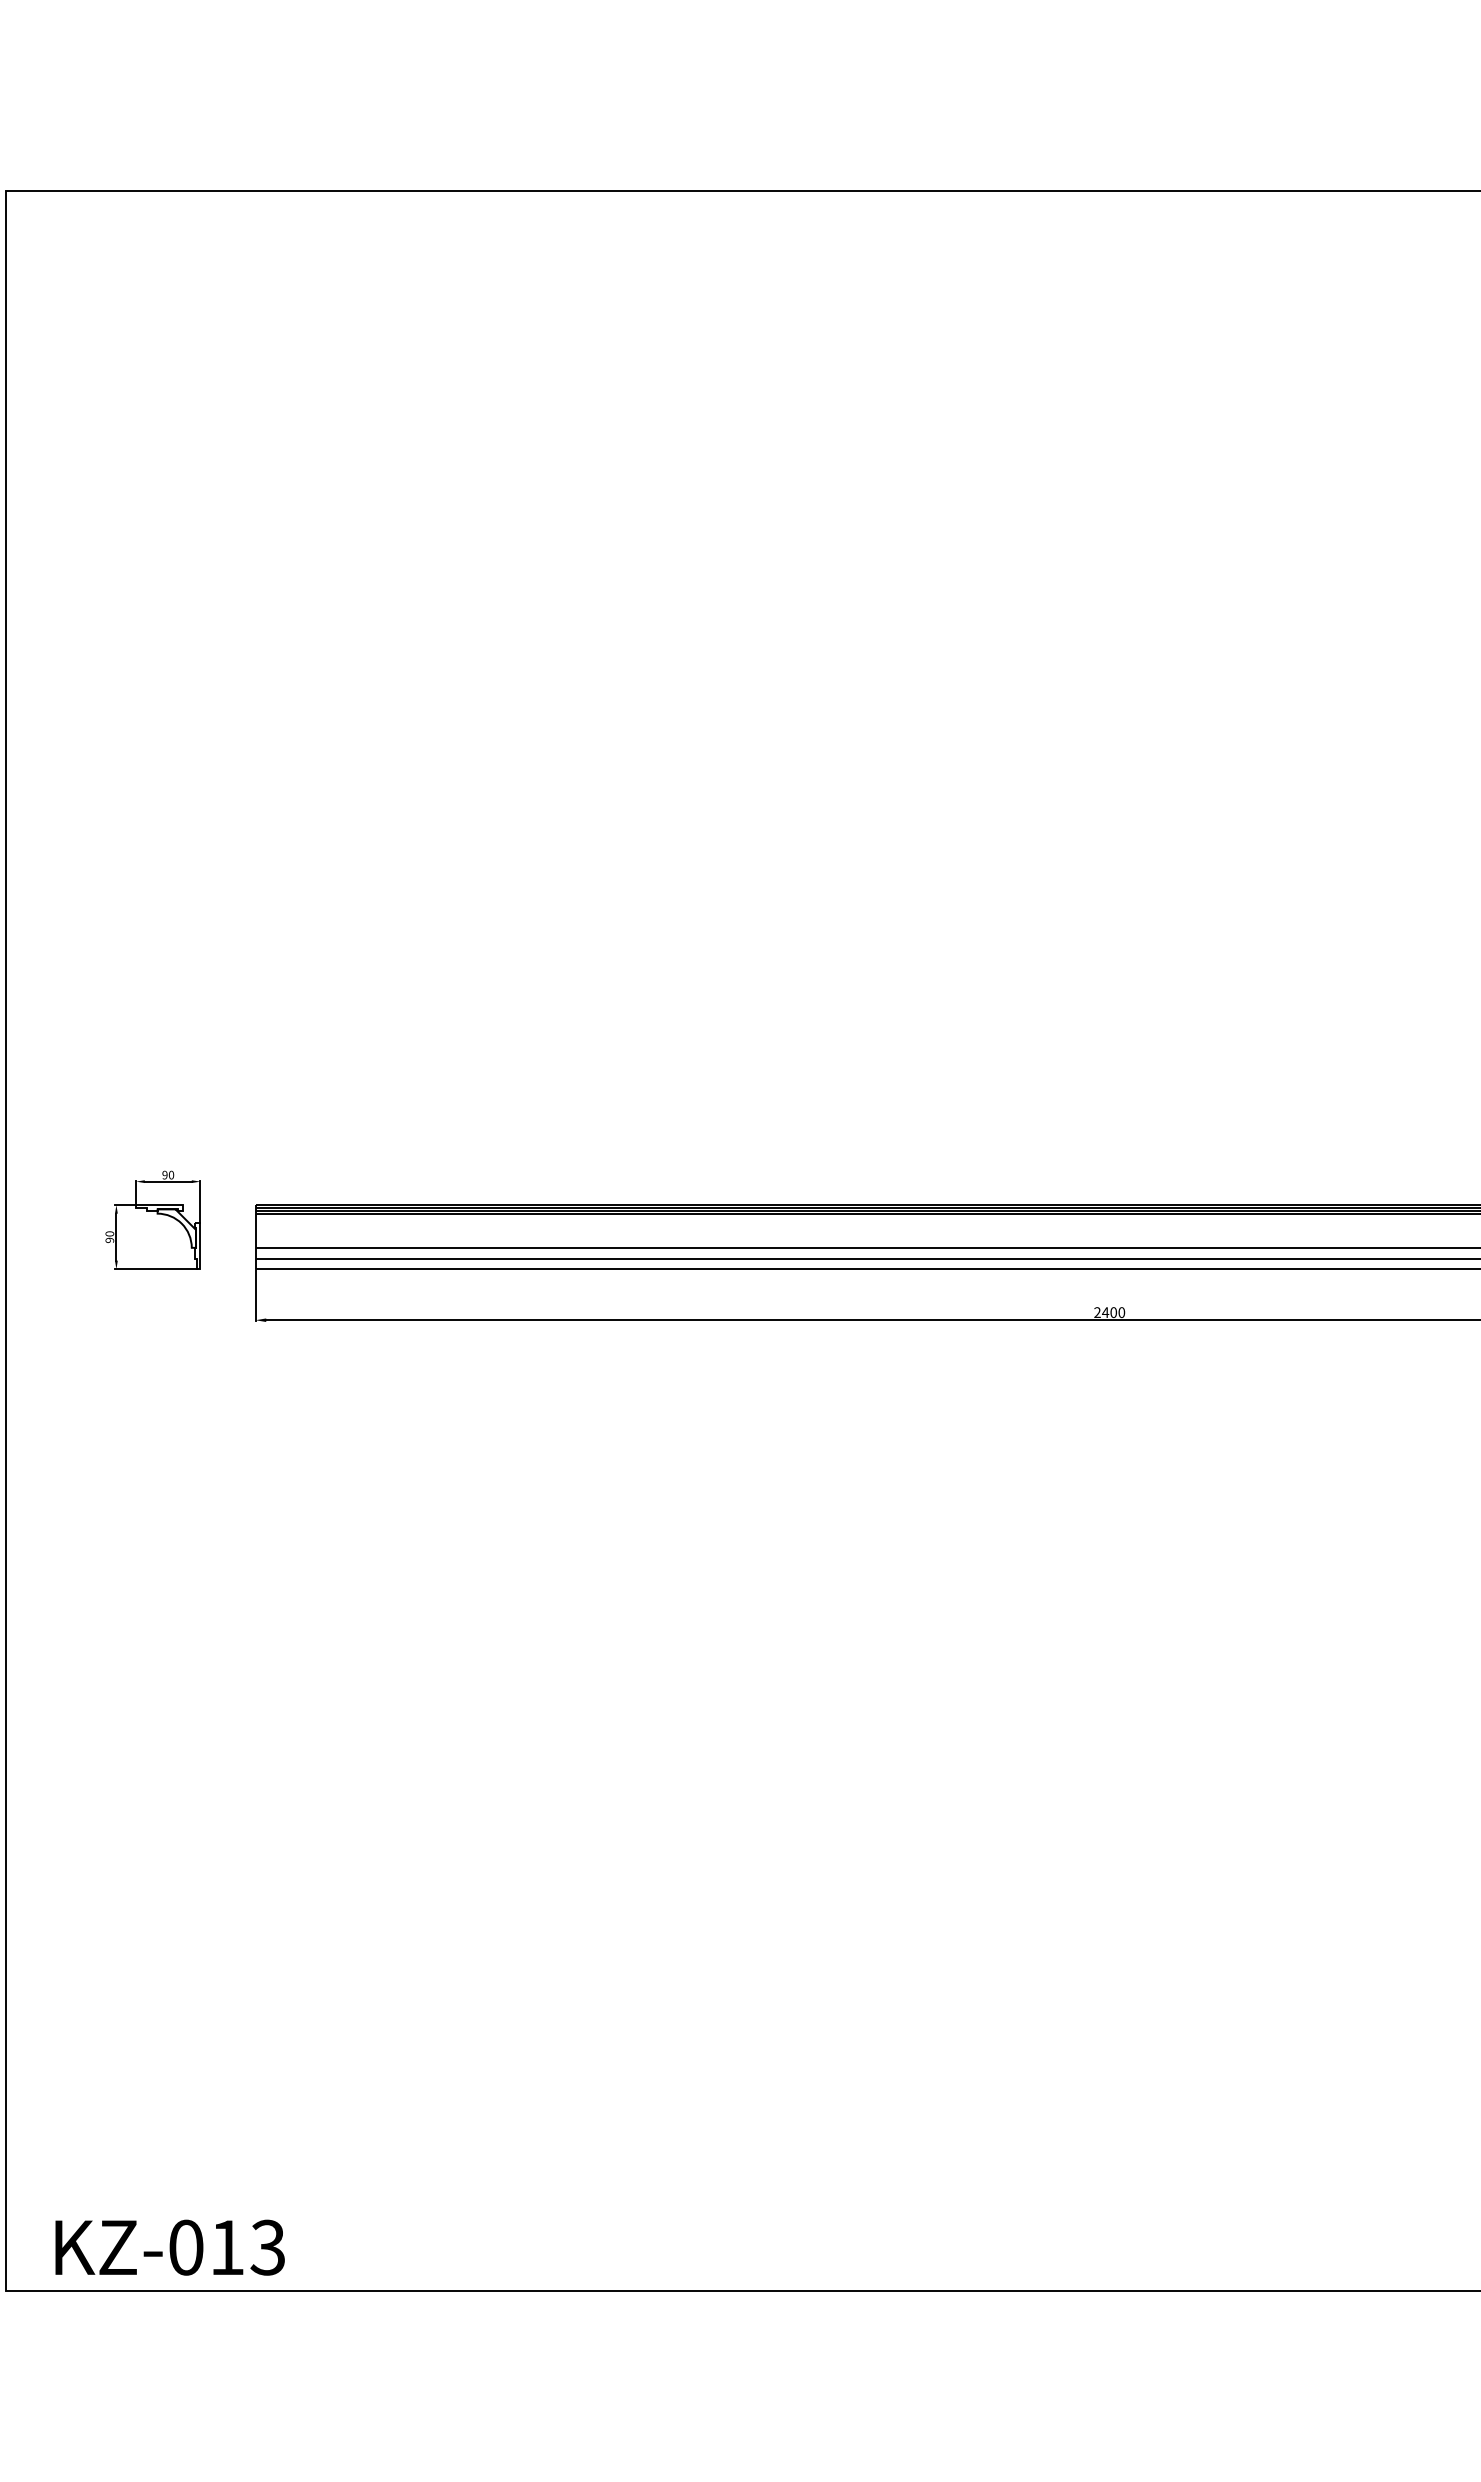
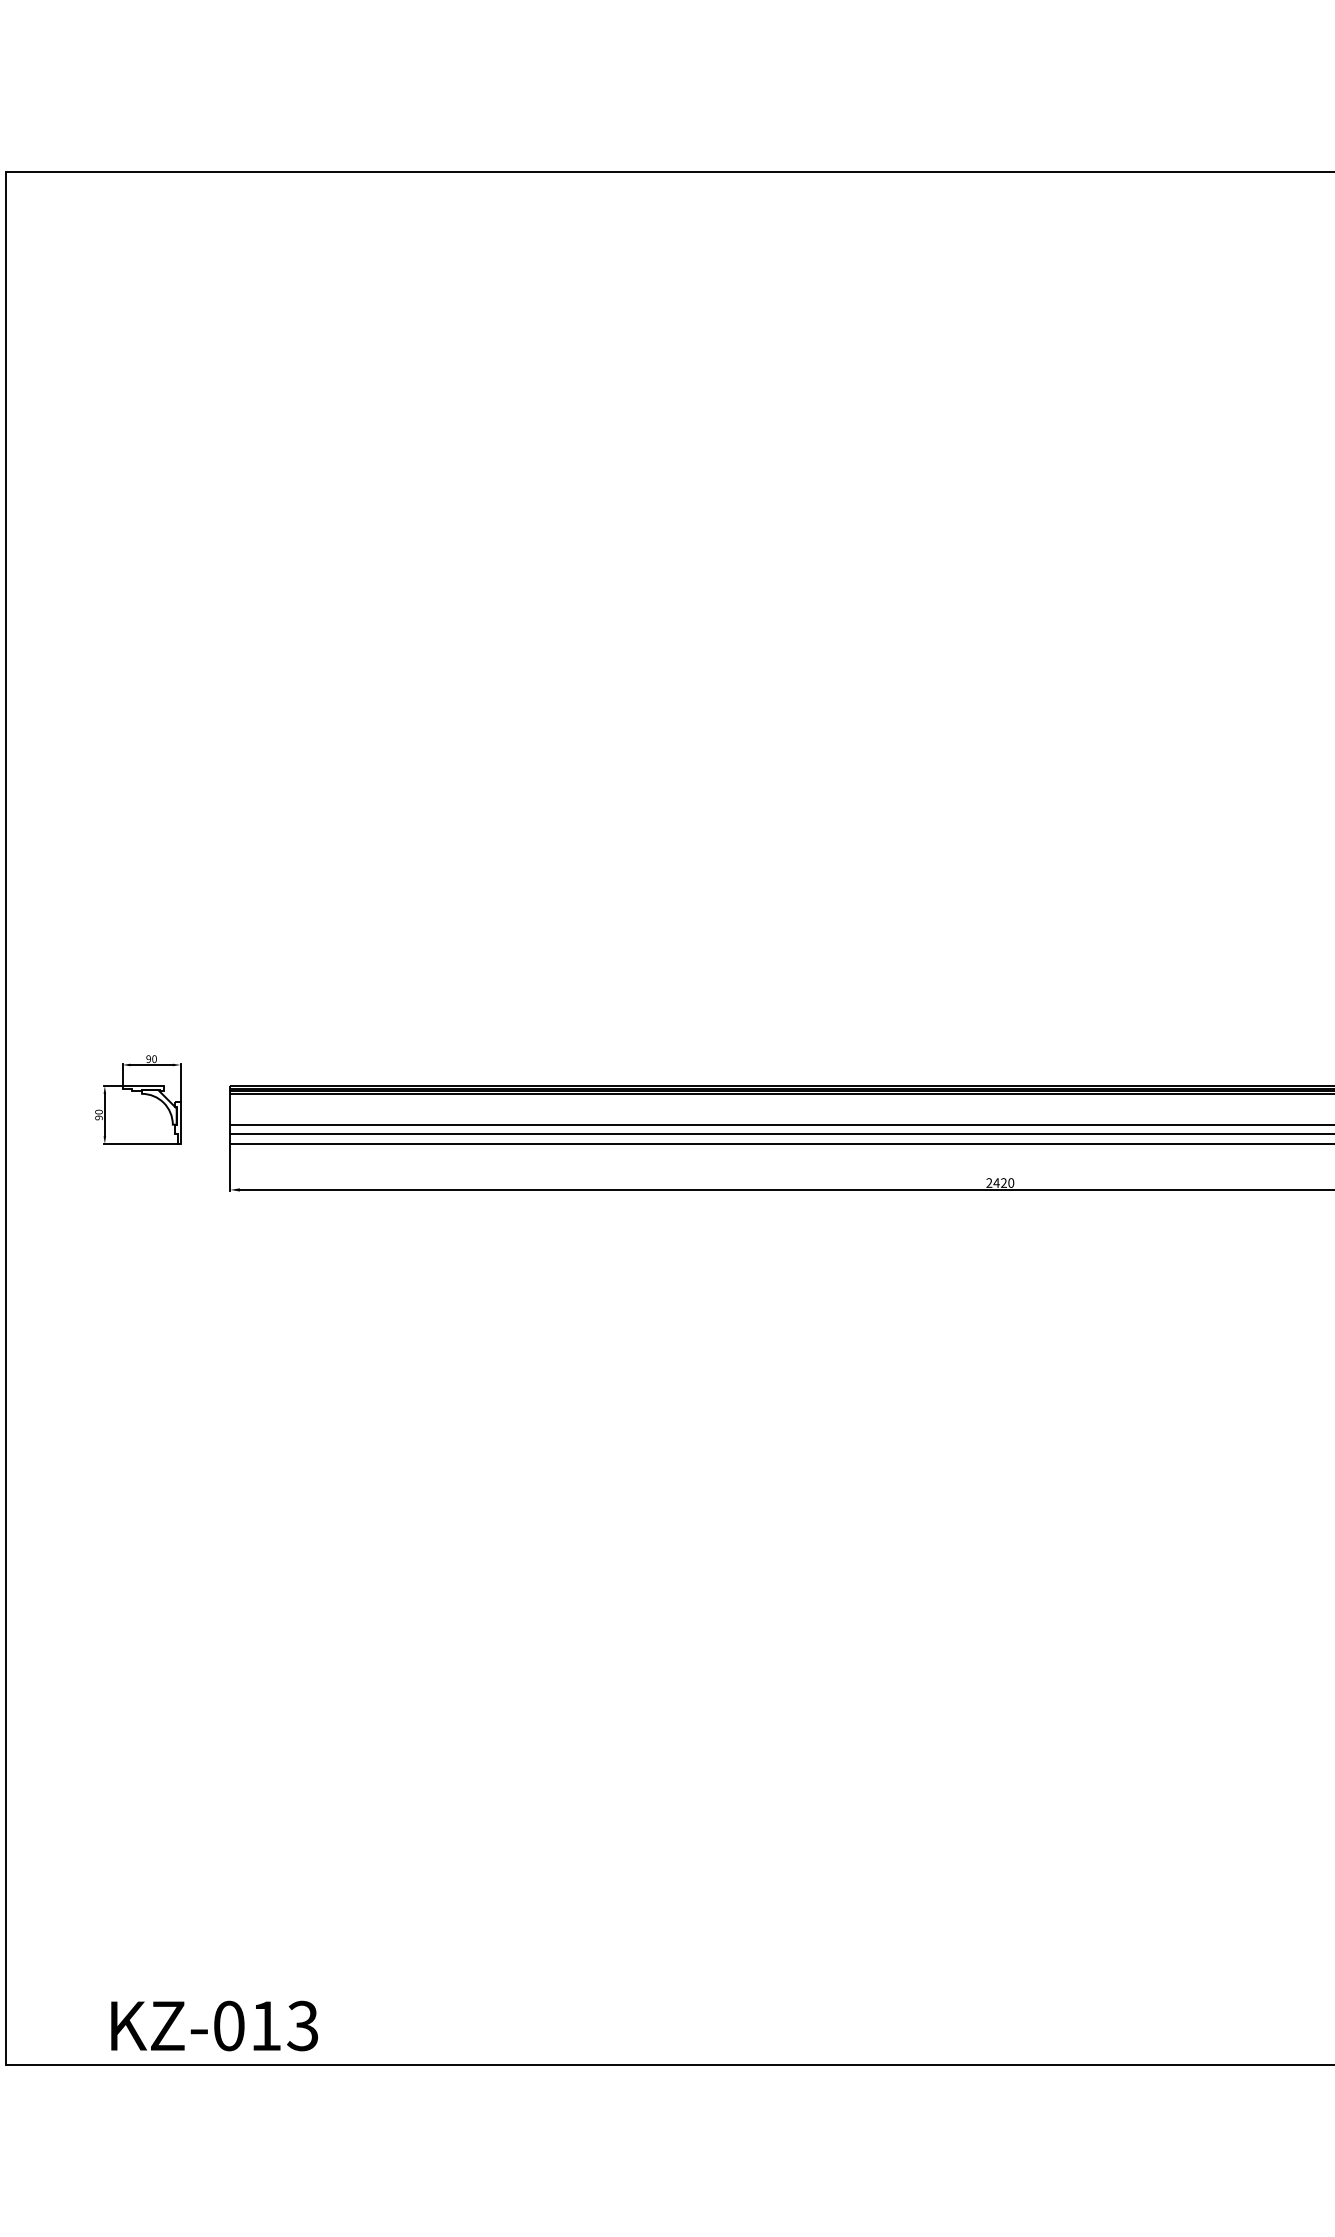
text: (1113, 1312) -> (1003, 1182), 2400 -> 2420
text: (169, 2247) -> (214, 2025), moved

